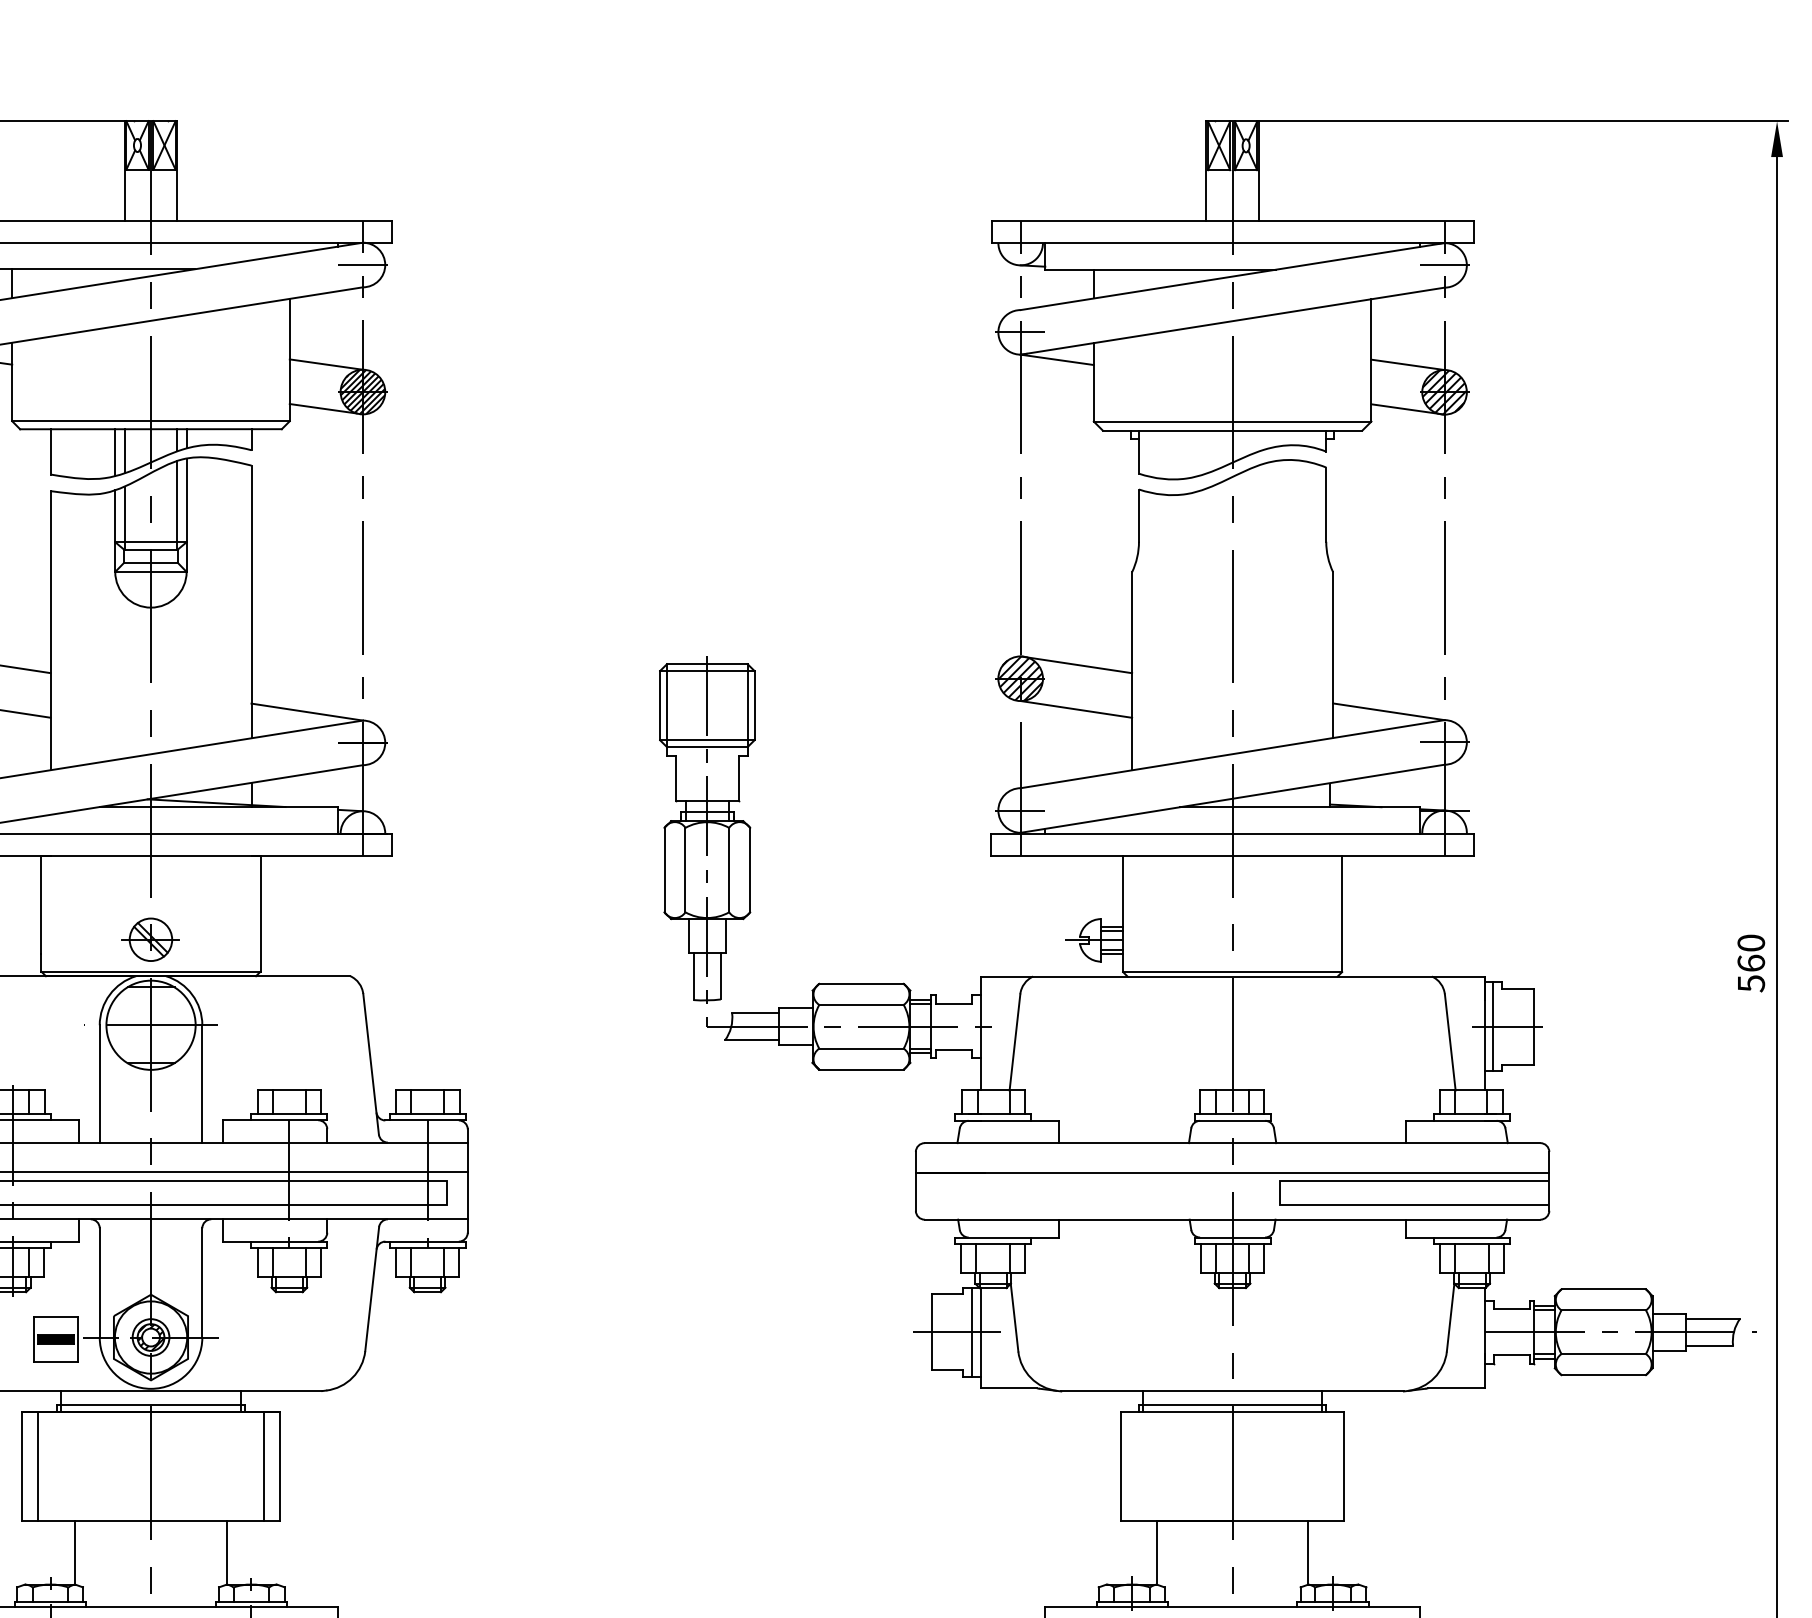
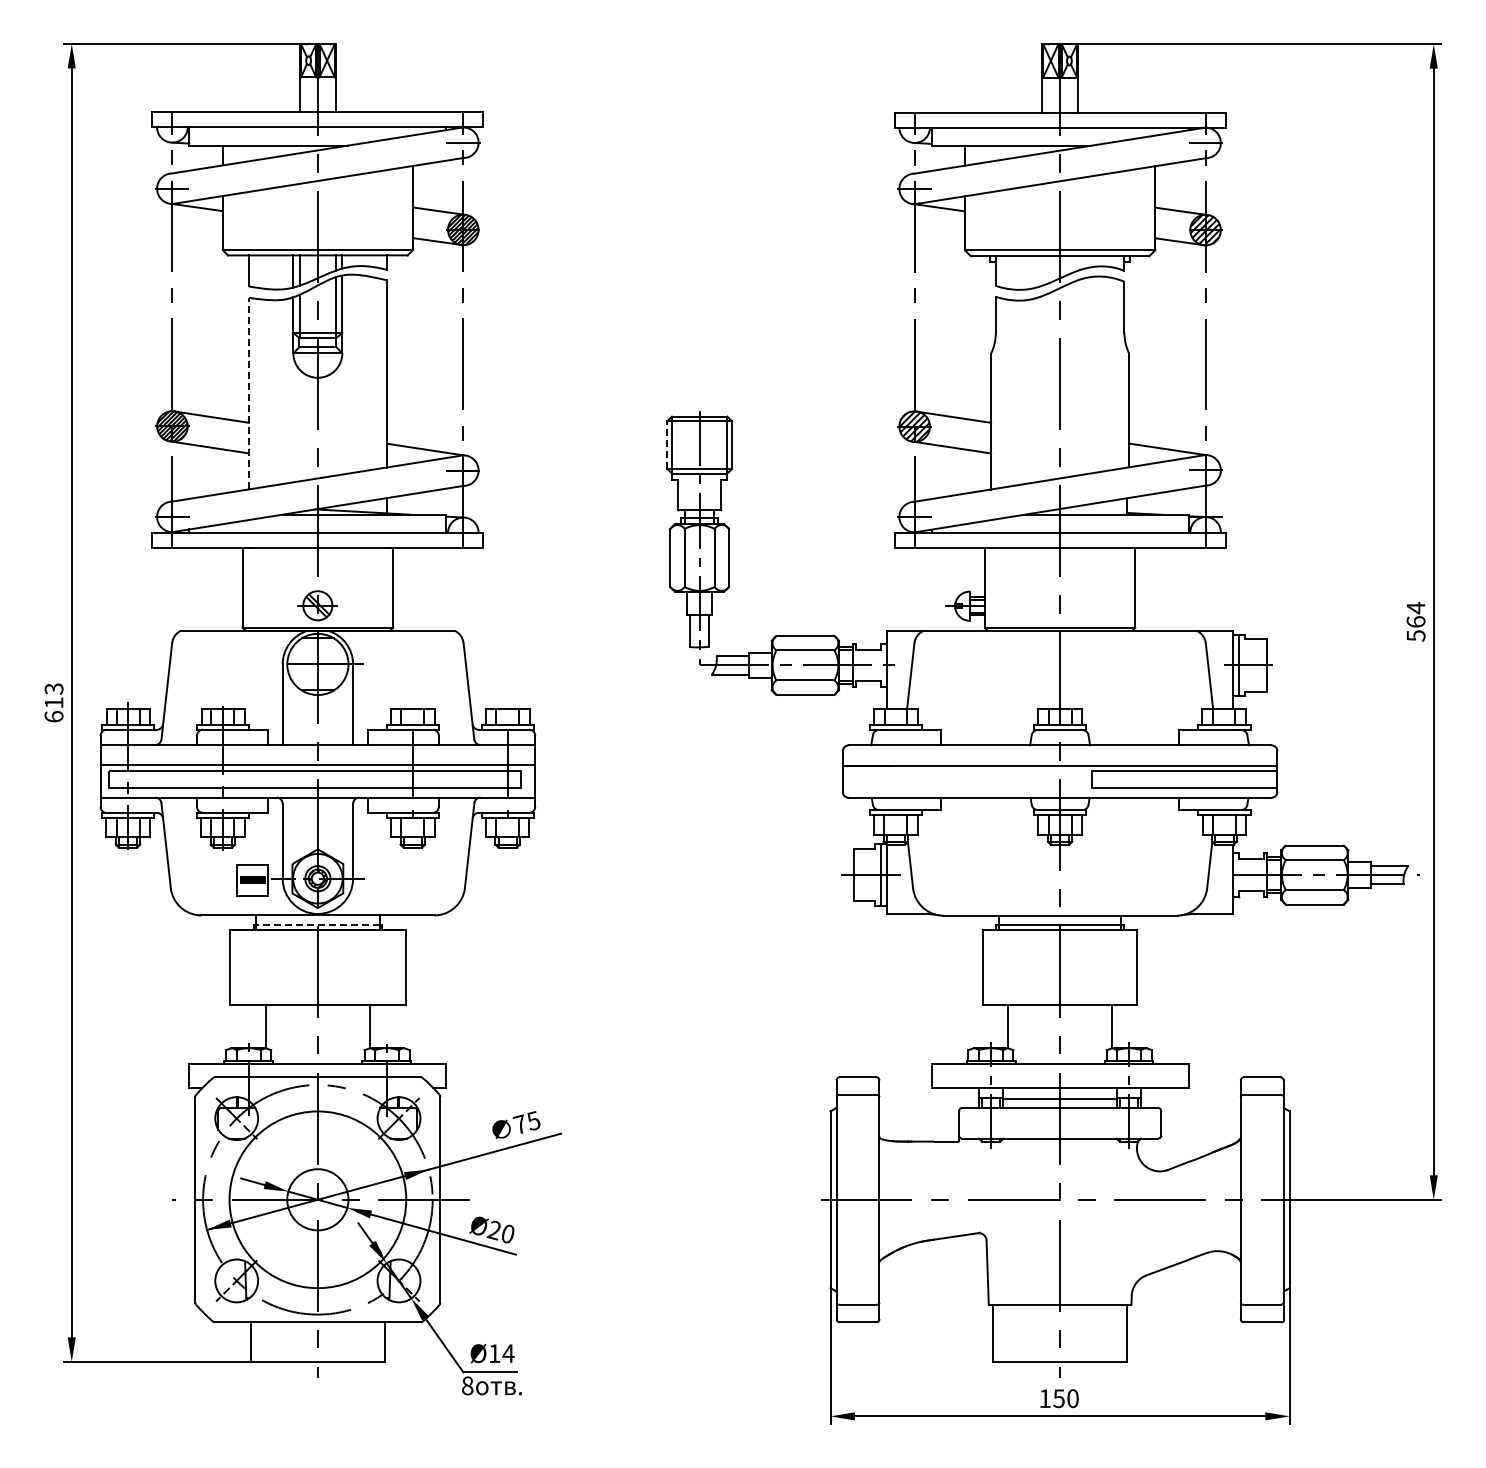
line: (49, 630) -> (248, 393), solid -> dashed
line: (660, 706) -> (667, 445), solid -> dashed
text: (1750, 942) -> (1415, 607), 560 -> 564
line: (148, 1404) -> (316, 924), solid -> dashed
line: (38, 1466) -> (240, 967), removed
line: (264, 1466) -> (395, 967), removed

